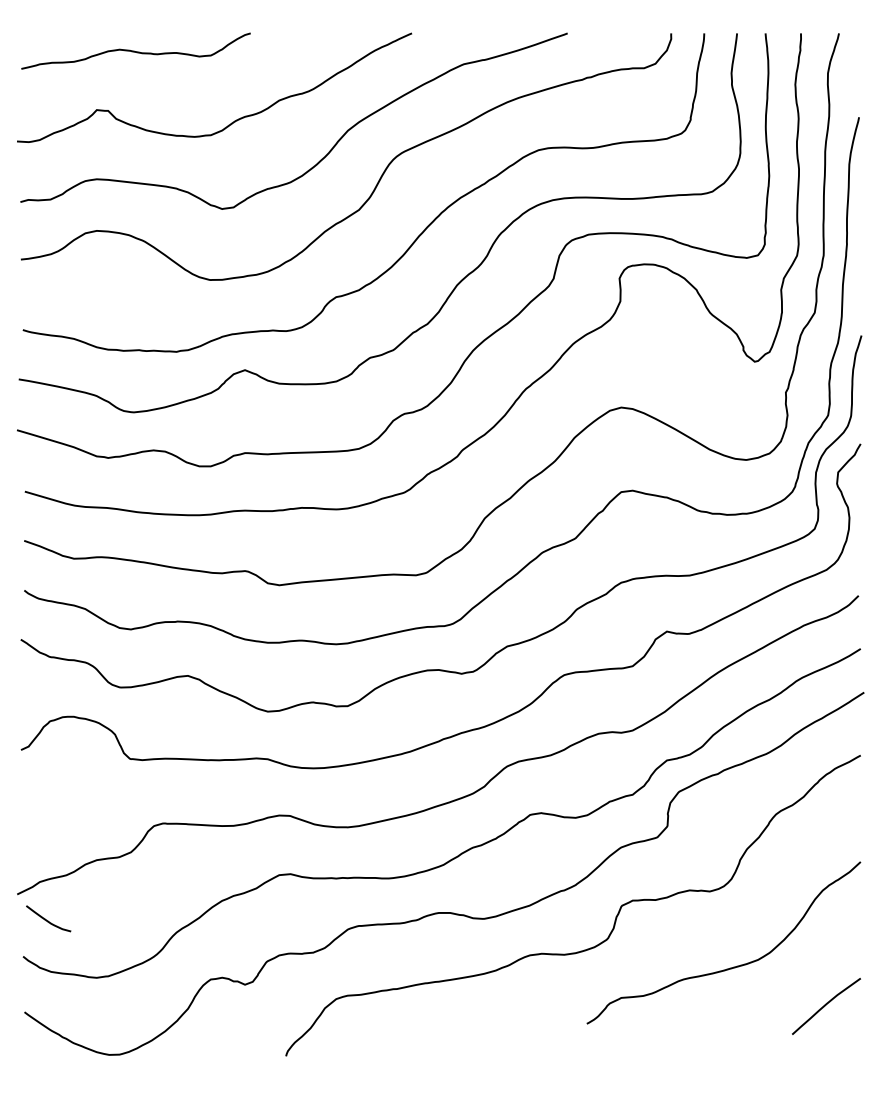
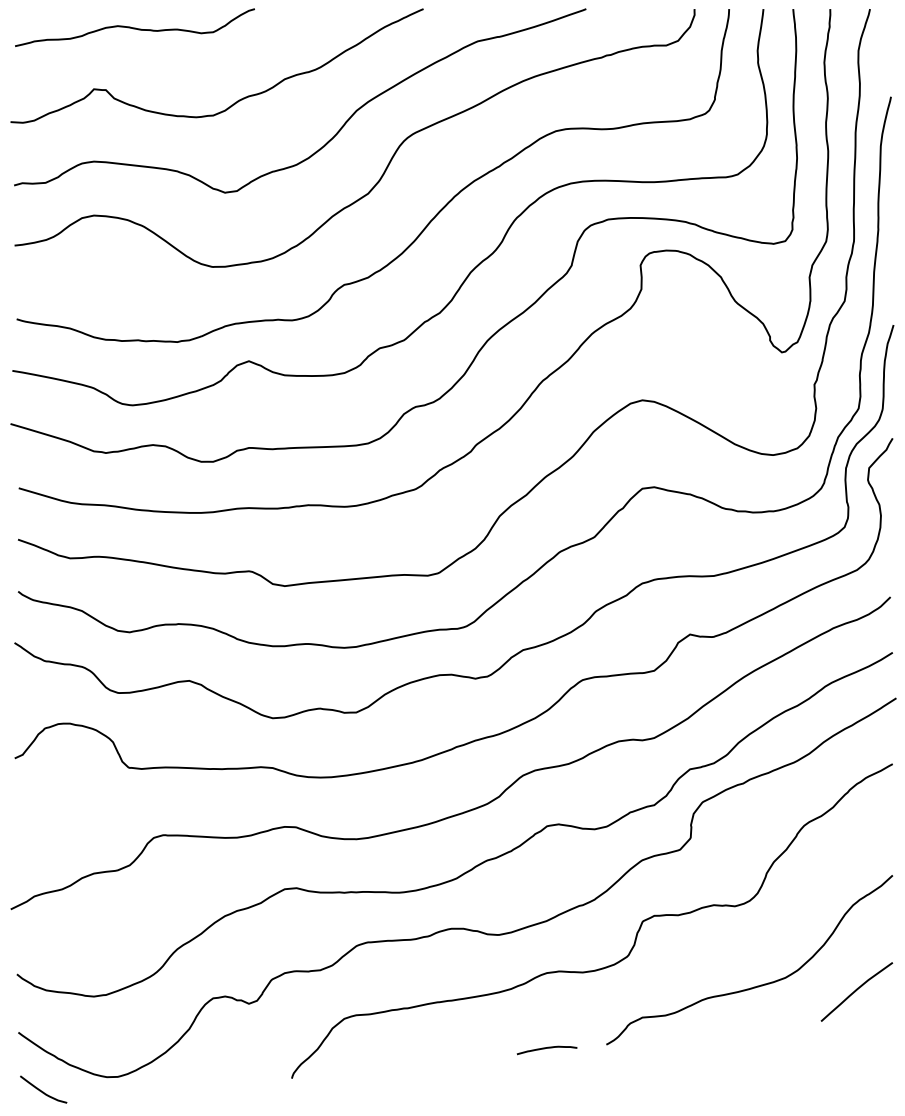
curve: (48, 920) -> (43, 1091), moved
curve: (826, 1005) -> (856, 991), moved
curve: (530, 1027) -> (547, 1048), added

